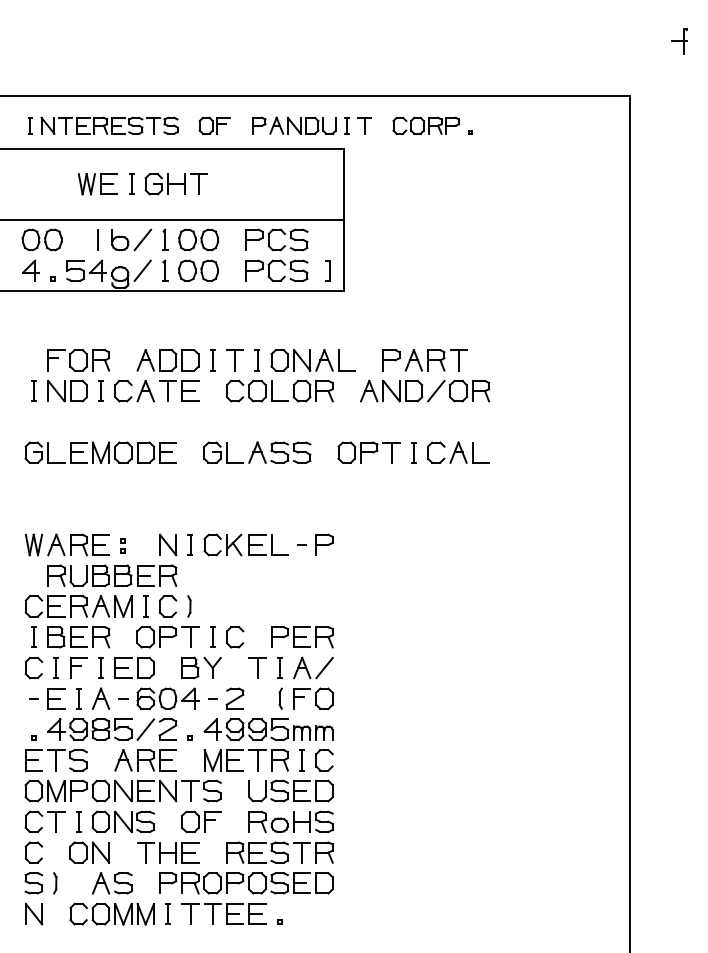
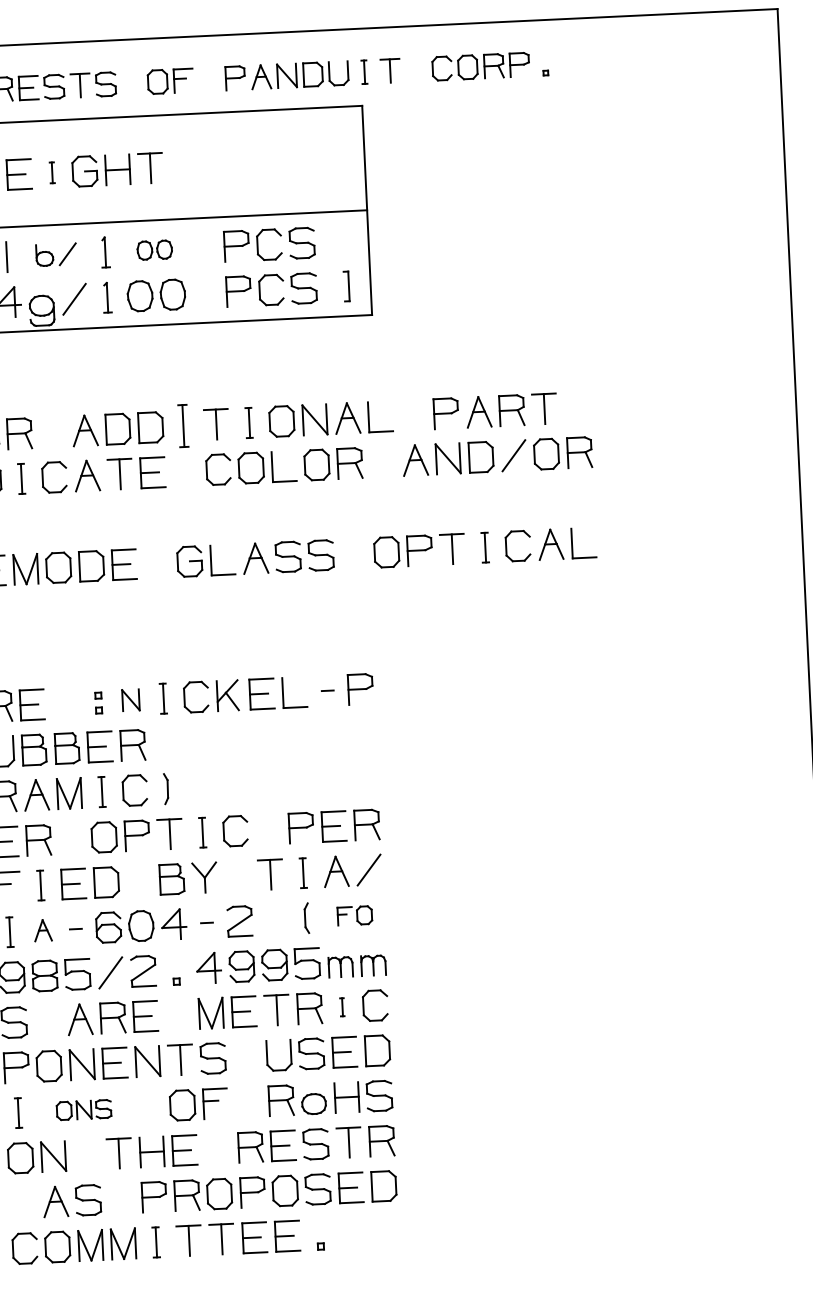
part: (131, 183) -> (51, 171), size x0.7
part: (131, 239) -> (55, 254), size x0.7
part: (198, 239) -> (154, 249), size x0.6
part: (212, 360) -> (183, 426), size x1.4
part: (168, 544) -> (131, 699), size x0.7
part: (122, 545) -> (97, 702), moved
part: (101, 698) -> (43, 930), size x0.7
part: (313, 698) -> (354, 915), size x0.6
part: (301, 760) -> (341, 1007), size x0.6
part: (122, 821) -> (82, 1109), size x0.6

